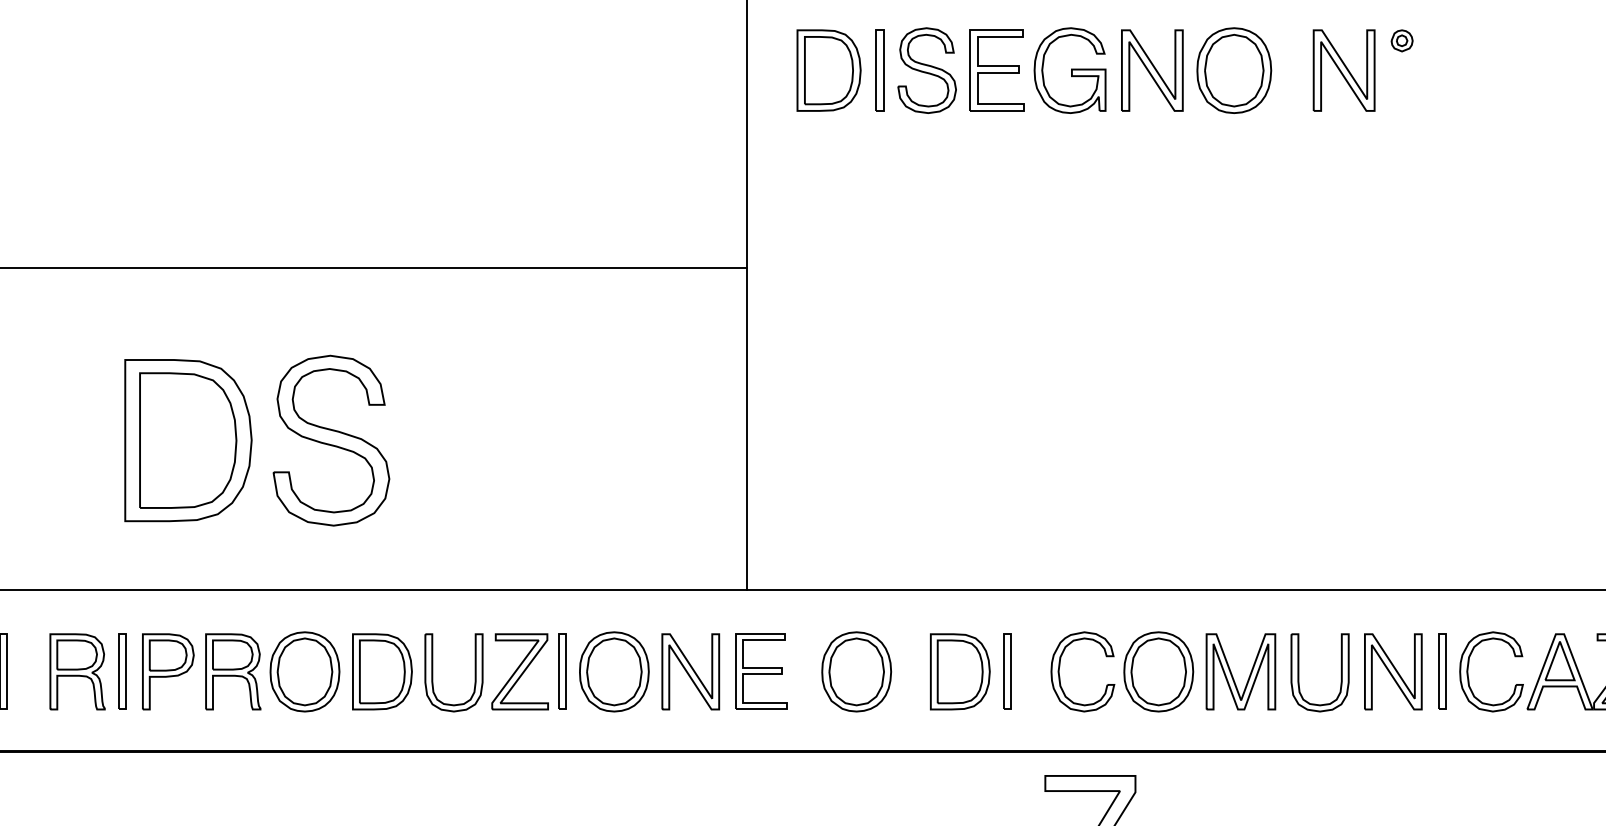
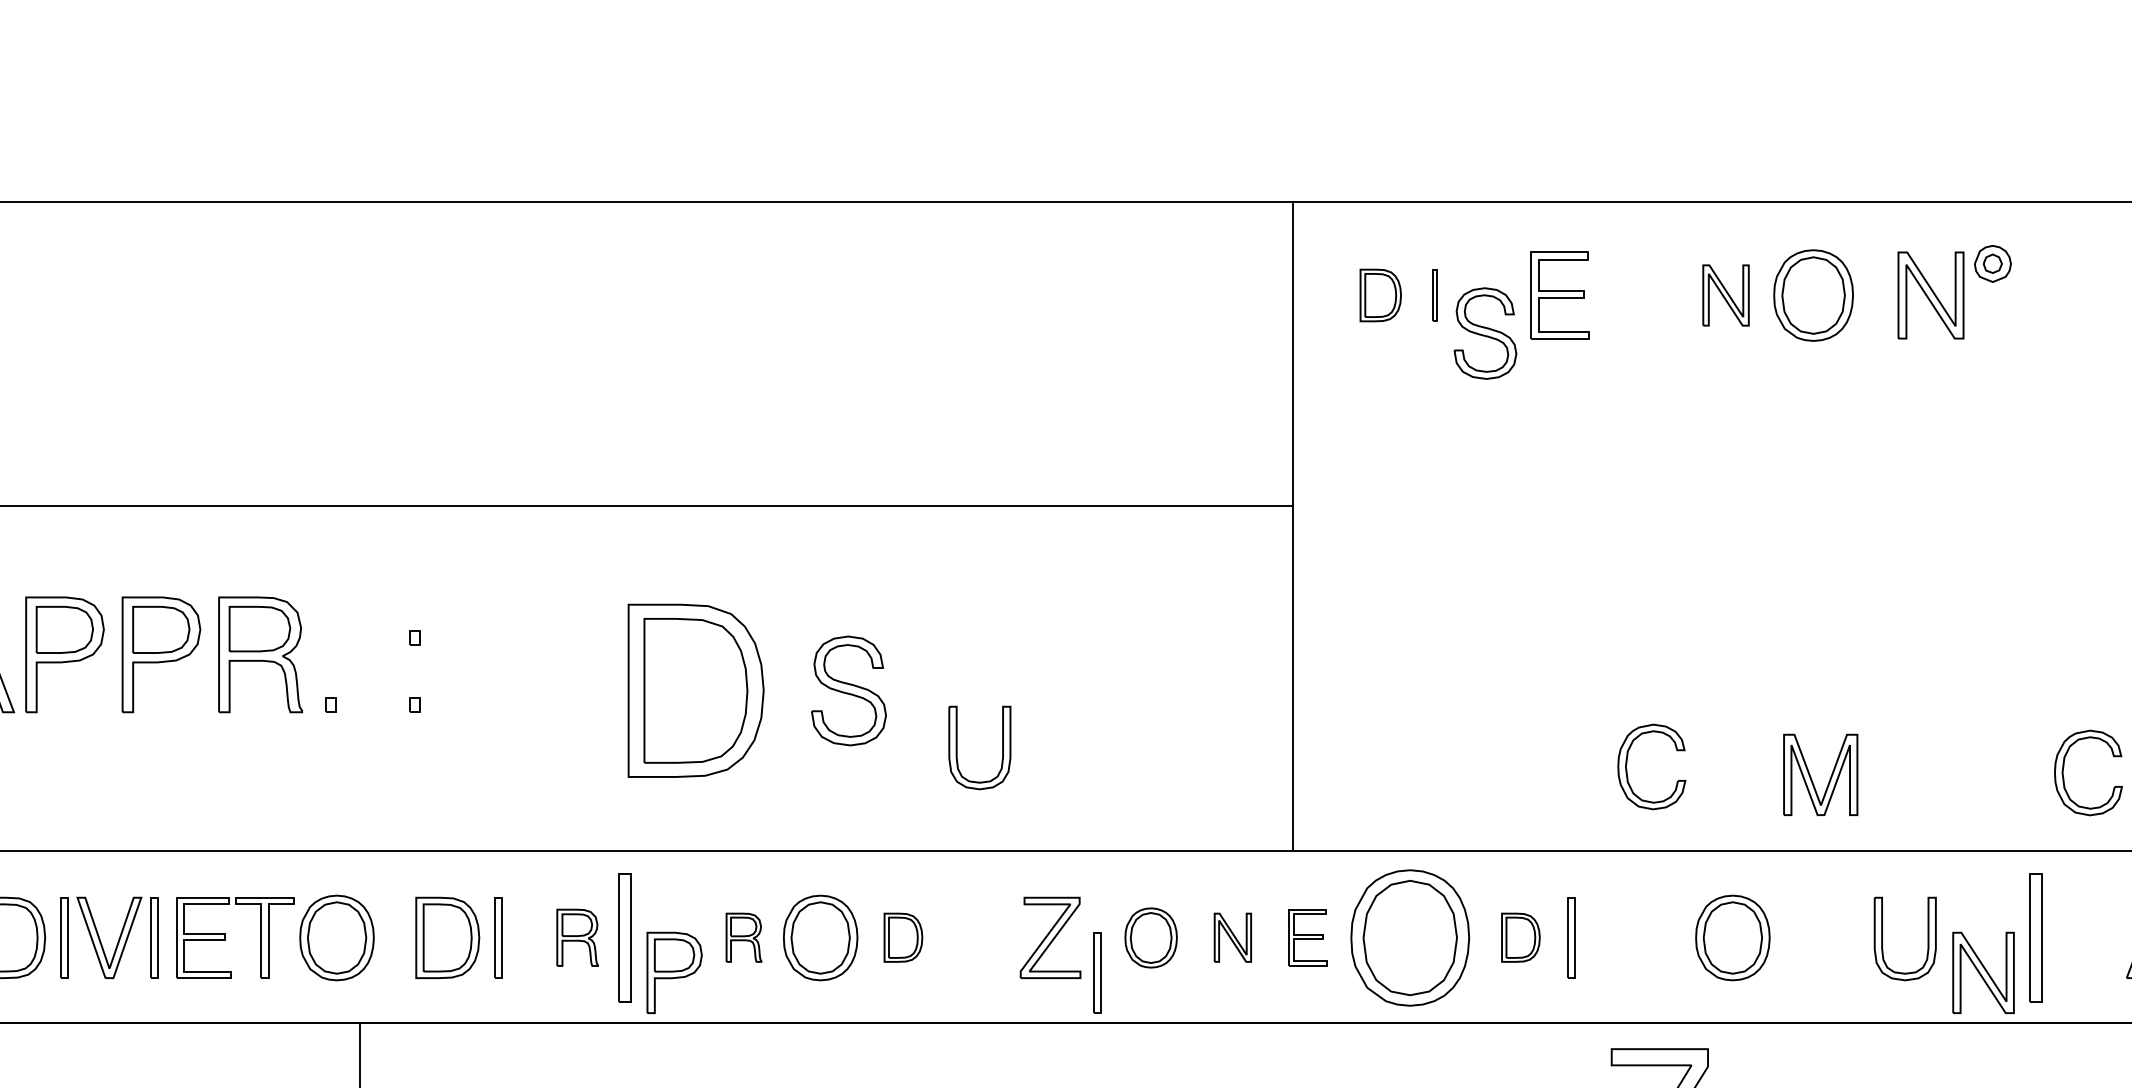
part: (1401, 40) -> (1992, 263), size x1.6
part: (828, 70) -> (1380, 295), size x0.6
part: (879, 70) -> (1434, 295), size x0.6
part: (927, 70) -> (1485, 333), moved
part: (1069, 70) -> (1637, 295), removed
part: (1151, 70) -> (1725, 295), size x0.7
part: (331, 440) -> (848, 690), size x0.6
part: (1469, 666) -> (2064, 767), moved
part: (1060, 669) -> (1627, 764), moved
part: (77, 671) -> (577, 937), size x0.7
part: (122, 671) -> (625, 937), size x1.6
part: (168, 671) -> (674, 972), moved
part: (232, 671) -> (743, 937), size x0.6
part: (382, 671) -> (903, 937), size x0.6
part: (562, 671) -> (1097, 972), moved
part: (613, 671) -> (1150, 937), size x0.7
part: (690, 671) -> (1232, 937), size x0.6
part: (760, 671) -> (1307, 937), size x0.7
part: (856, 671) -> (1409, 937), size x1.6
part: (959, 671) -> (1520, 937), size x0.6
part: (1393, 671) -> (1983, 972), moved
part: (1441, 671) -> (2035, 937), size x1.6
part: (433, 672) -> (957, 747), moved
part: (1232, 673) -> (1811, 776), moved

